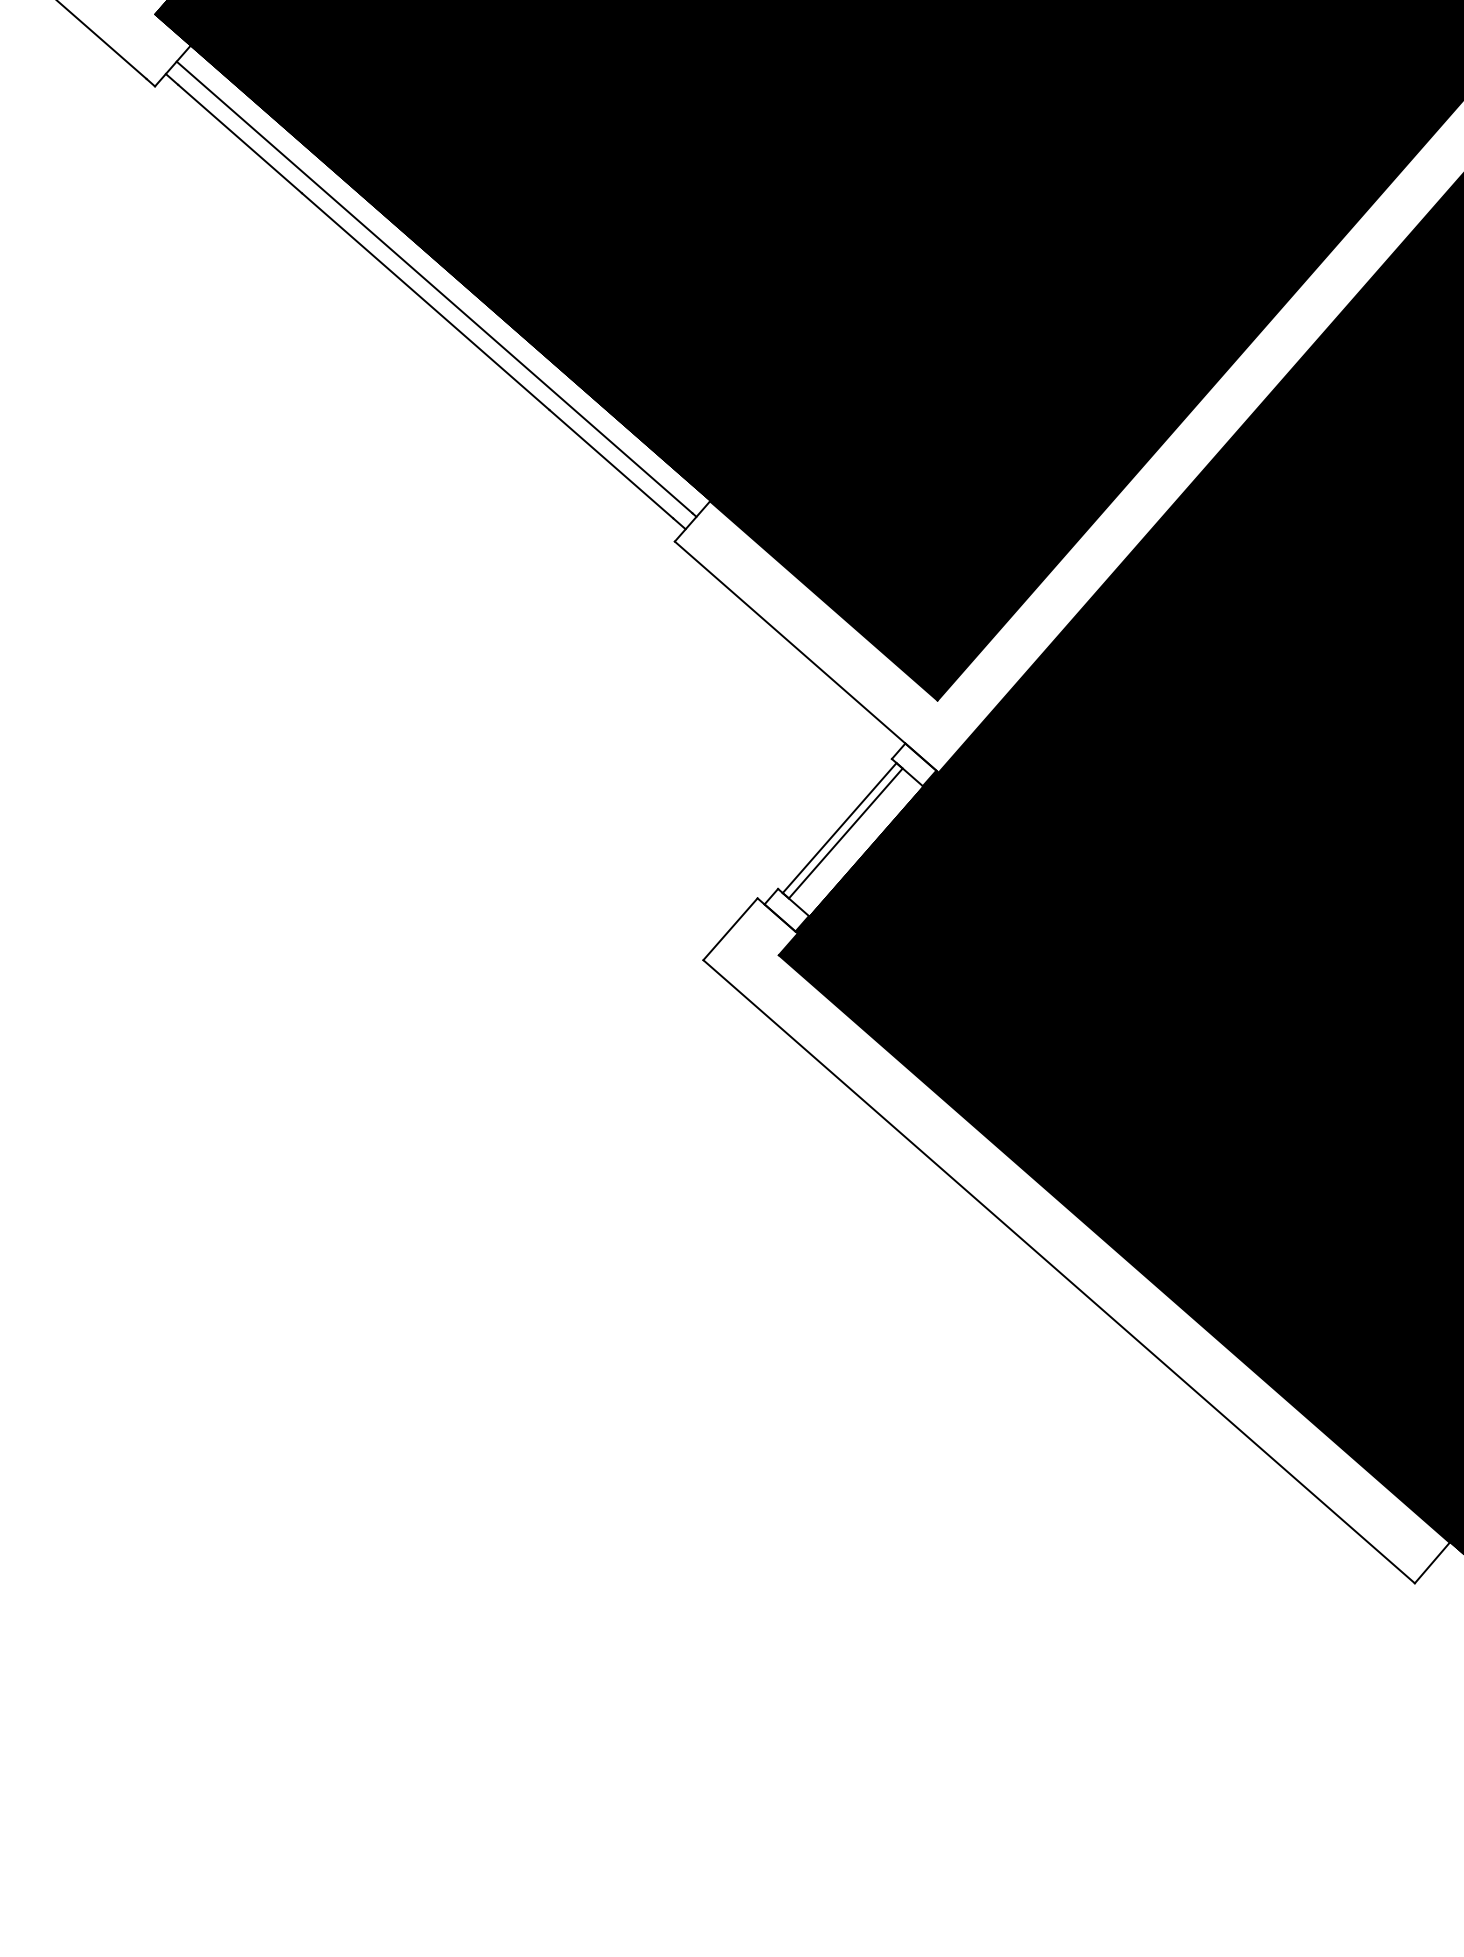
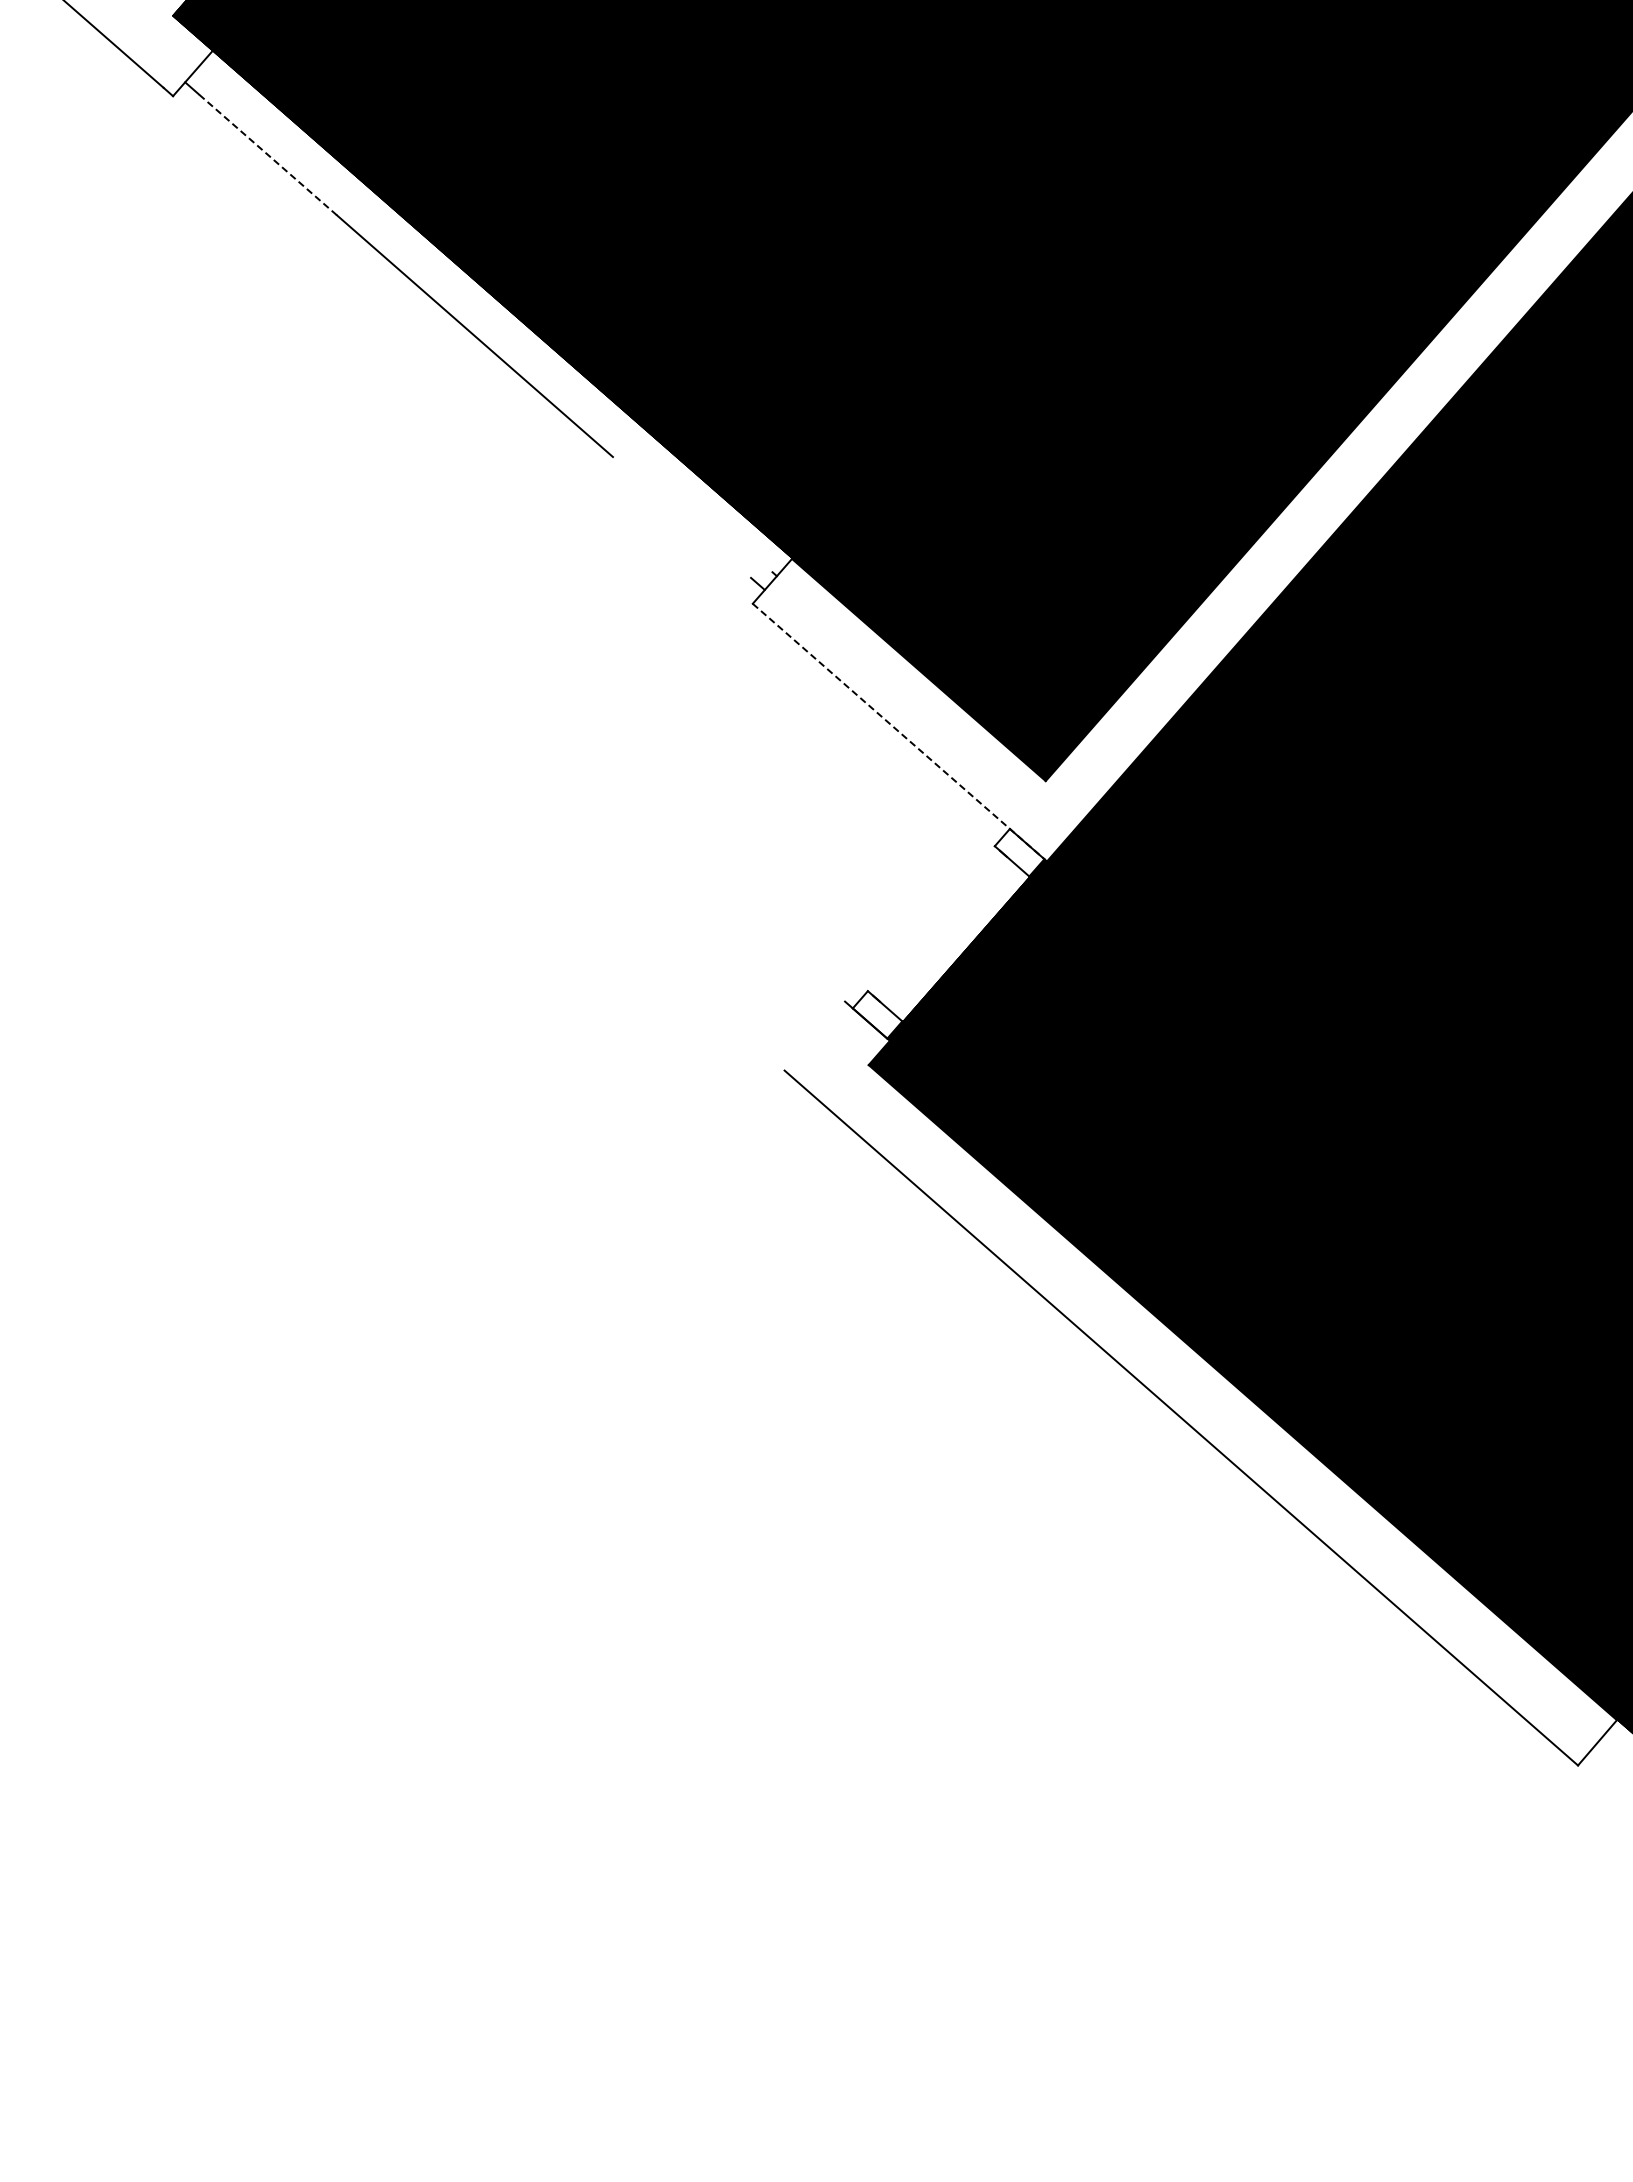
line: (239, 138) -> (267, 154), solid -> dashed
line: (434, 287) -> (484, 320), removed
line: (610, 464) -> (681, 517), removed
line: (806, 657) -> (899, 732), solid -> dashed
line: (839, 827) -> (936, 922), removed
line: (845, 832) -> (943, 928), removed
line: (730, 928) -> (814, 1035), removed

